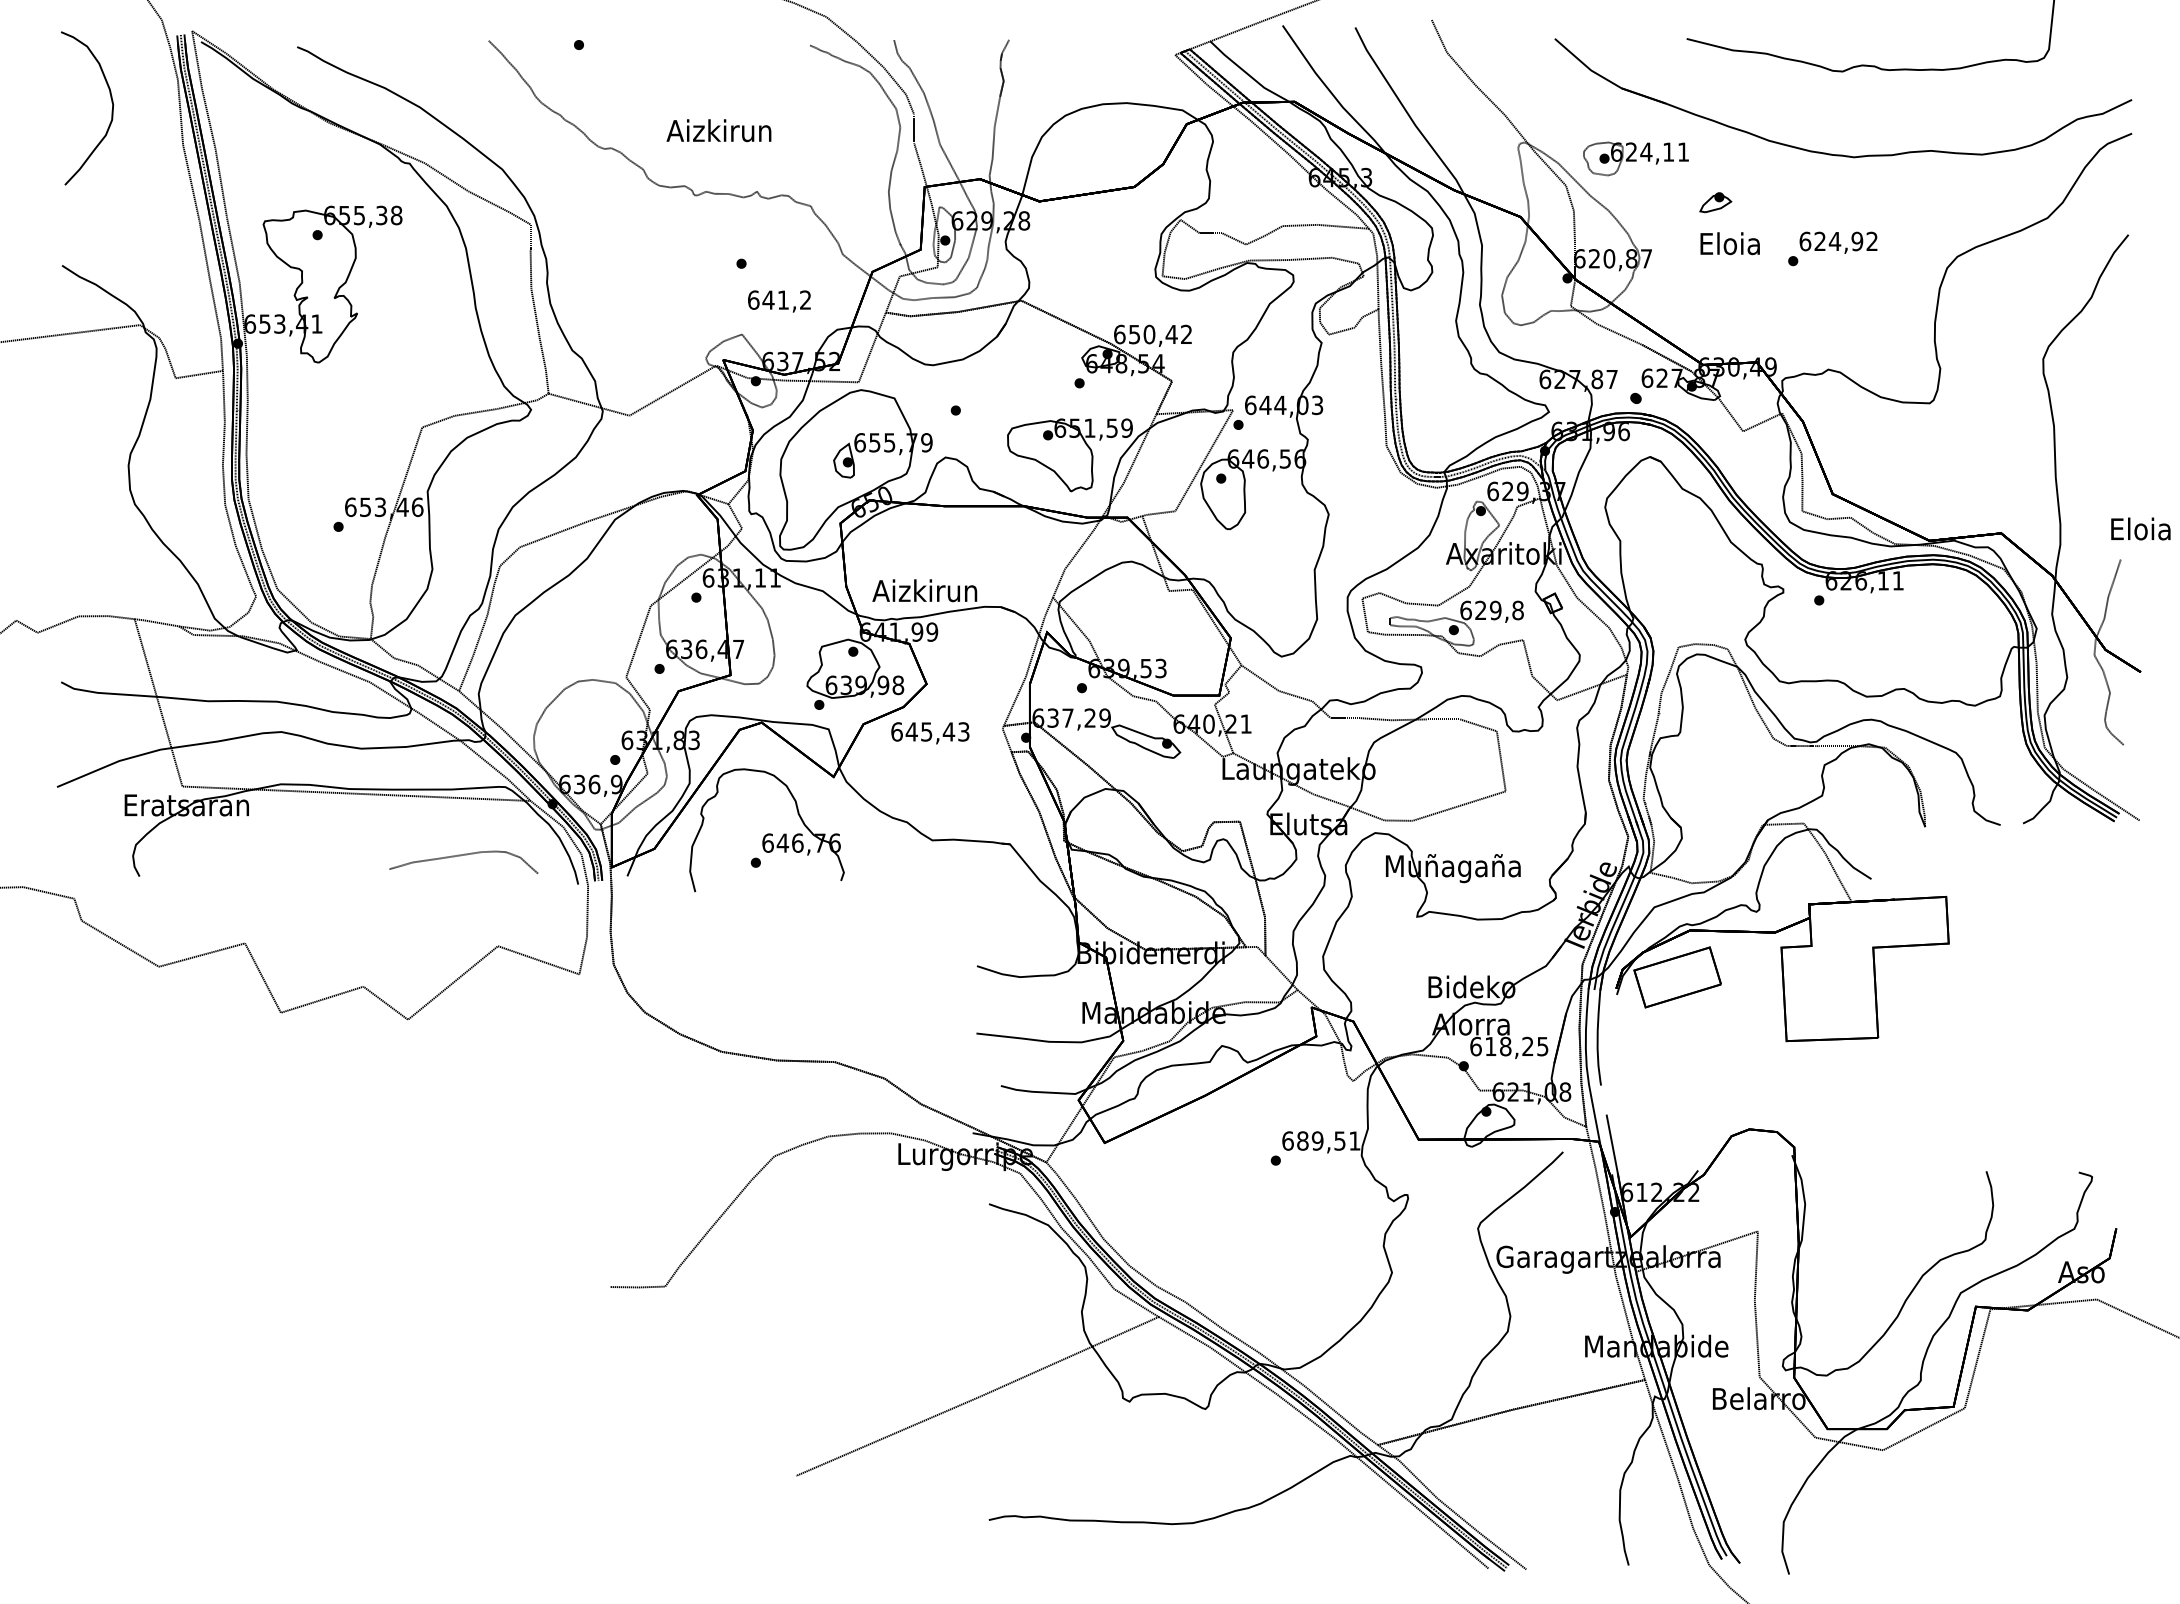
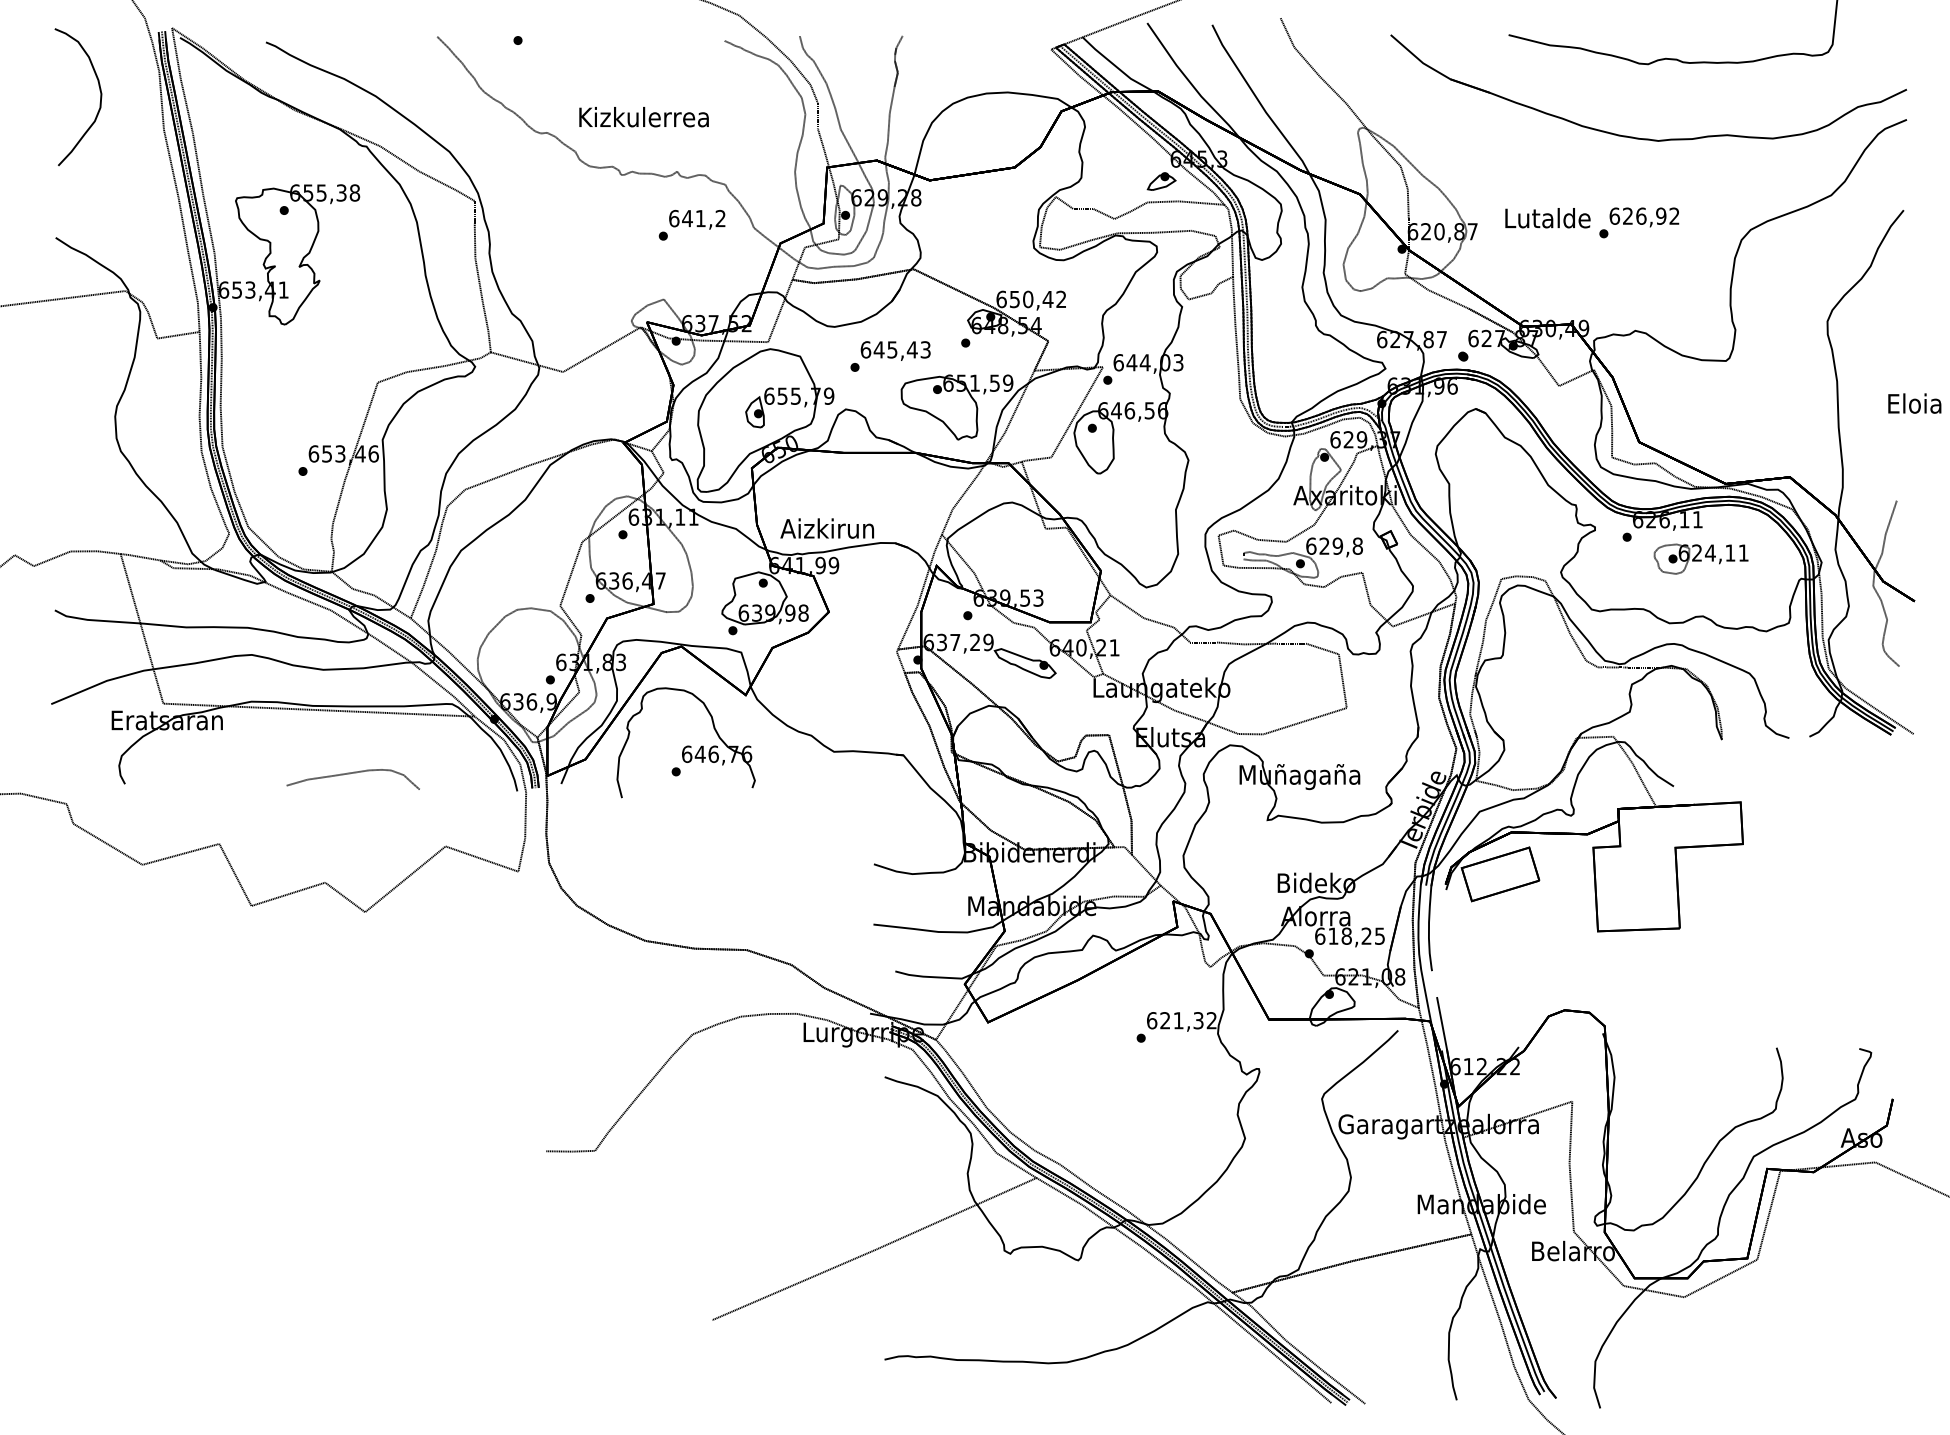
text: (719, 130) -> (643, 116), Aizkirun -> Kizkulerrea
part: (1635, 158) -> (1700, 558), moved
part: (1715, 202) -> (1161, 181), moved
text: (1834, 241) -> (1640, 216), 624,92 -> 626,92
text: (1730, 243) -> (1547, 218), Eloia -> Lutalde
text: (779, 301) -> (697, 219), moved
text: (2140, 528) -> (1914, 403), moved
text: (930, 733) -> (895, 351), moved
curve: (460, 856) -> (350, 774), moved
text: (1328, 1140) -> (1188, 1020), 689,51 -> 621,32

